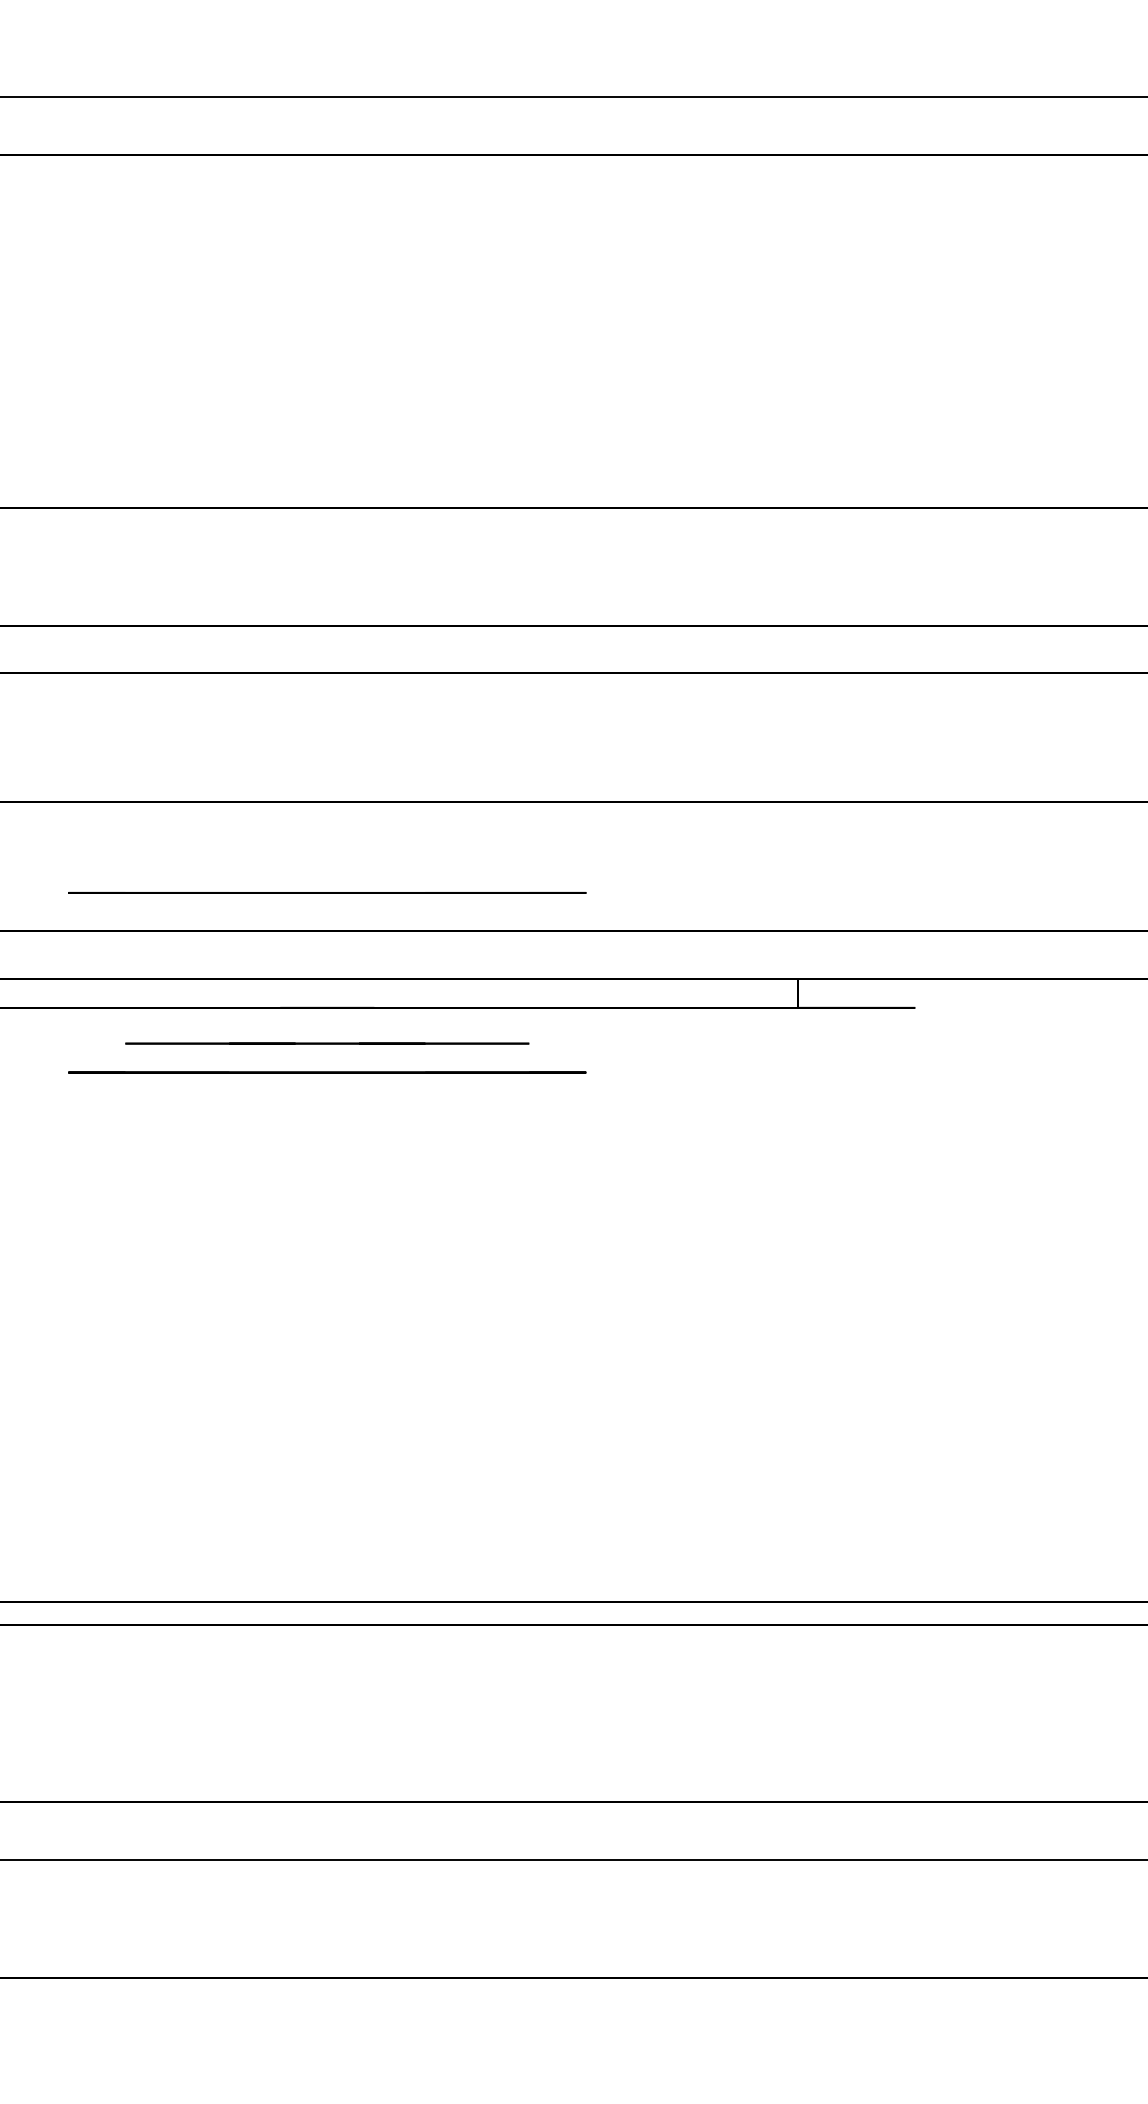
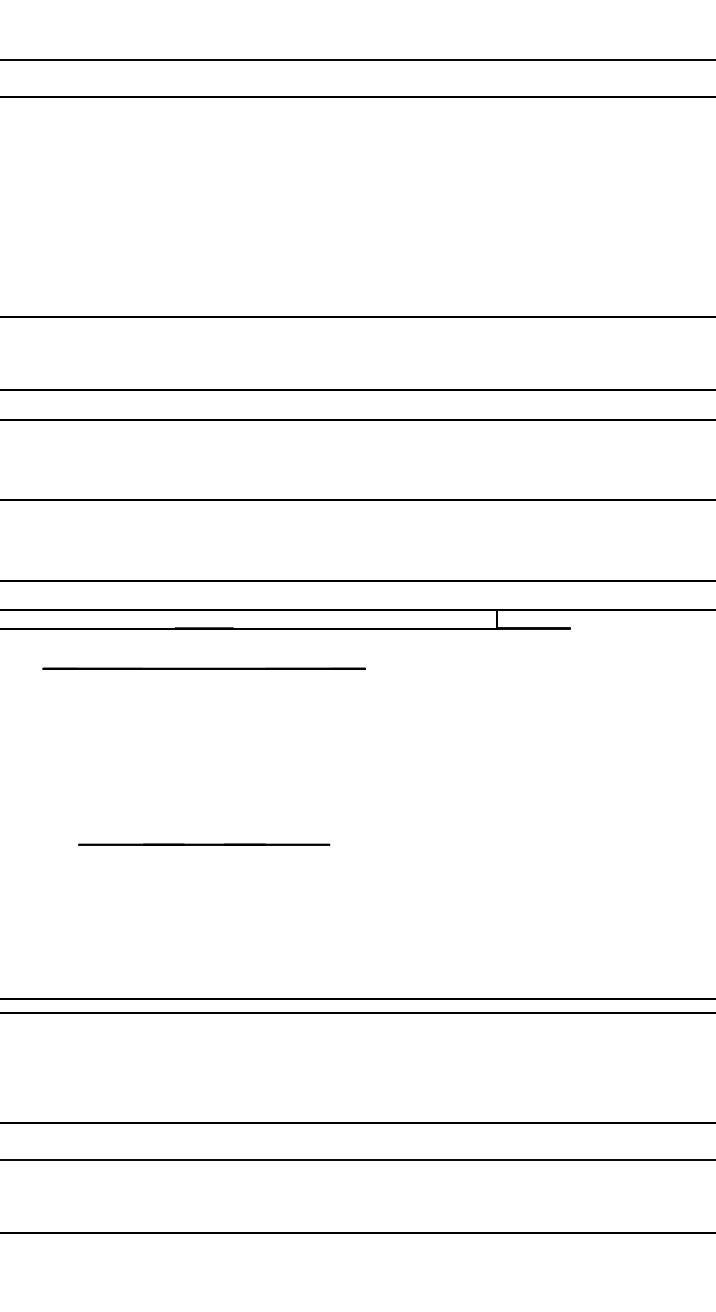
line: (326, 892) -> (203, 556), removed
line: (327, 1043) -> (204, 844), moved

